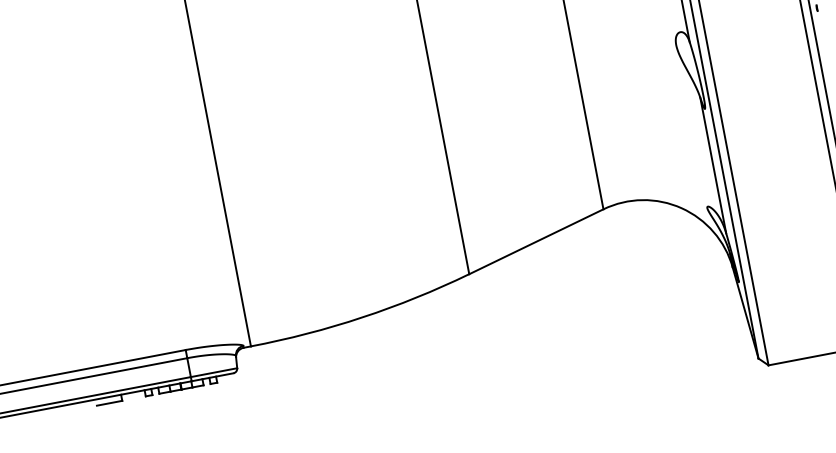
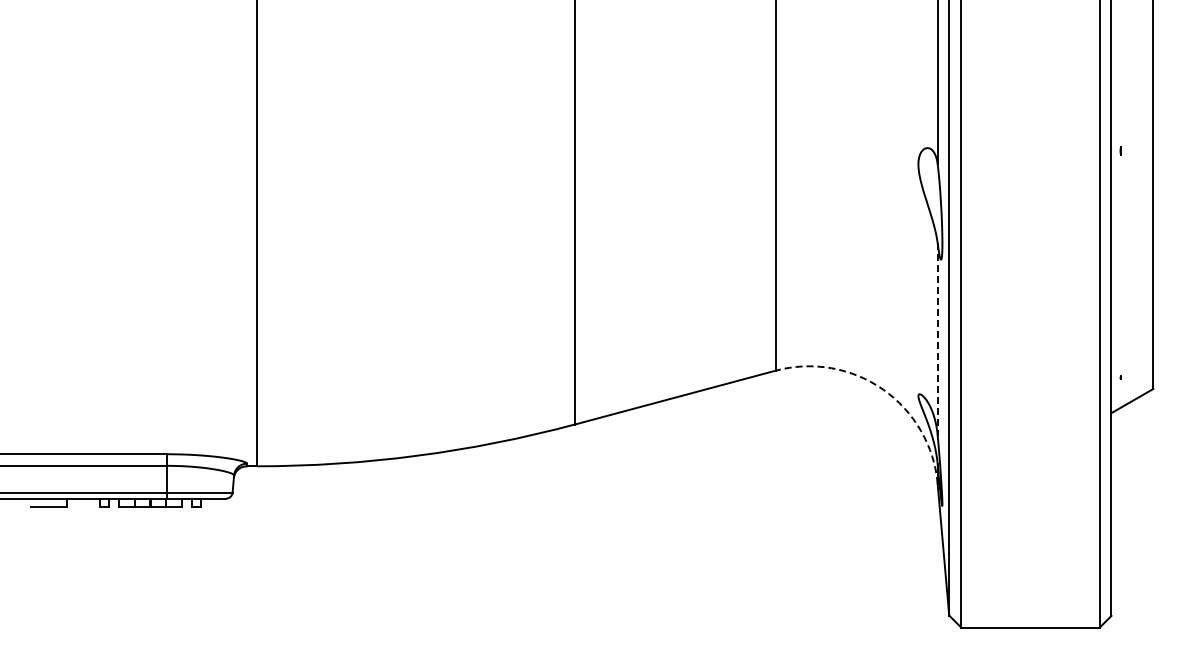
line: (713, 165) -> (937, 339), solid -> dashed
arc: (681, 208) -> (883, 389), solid -> dashed

